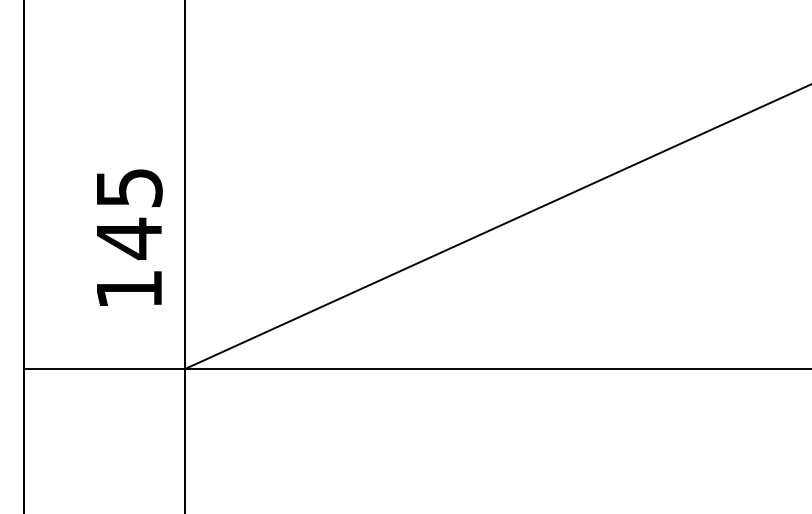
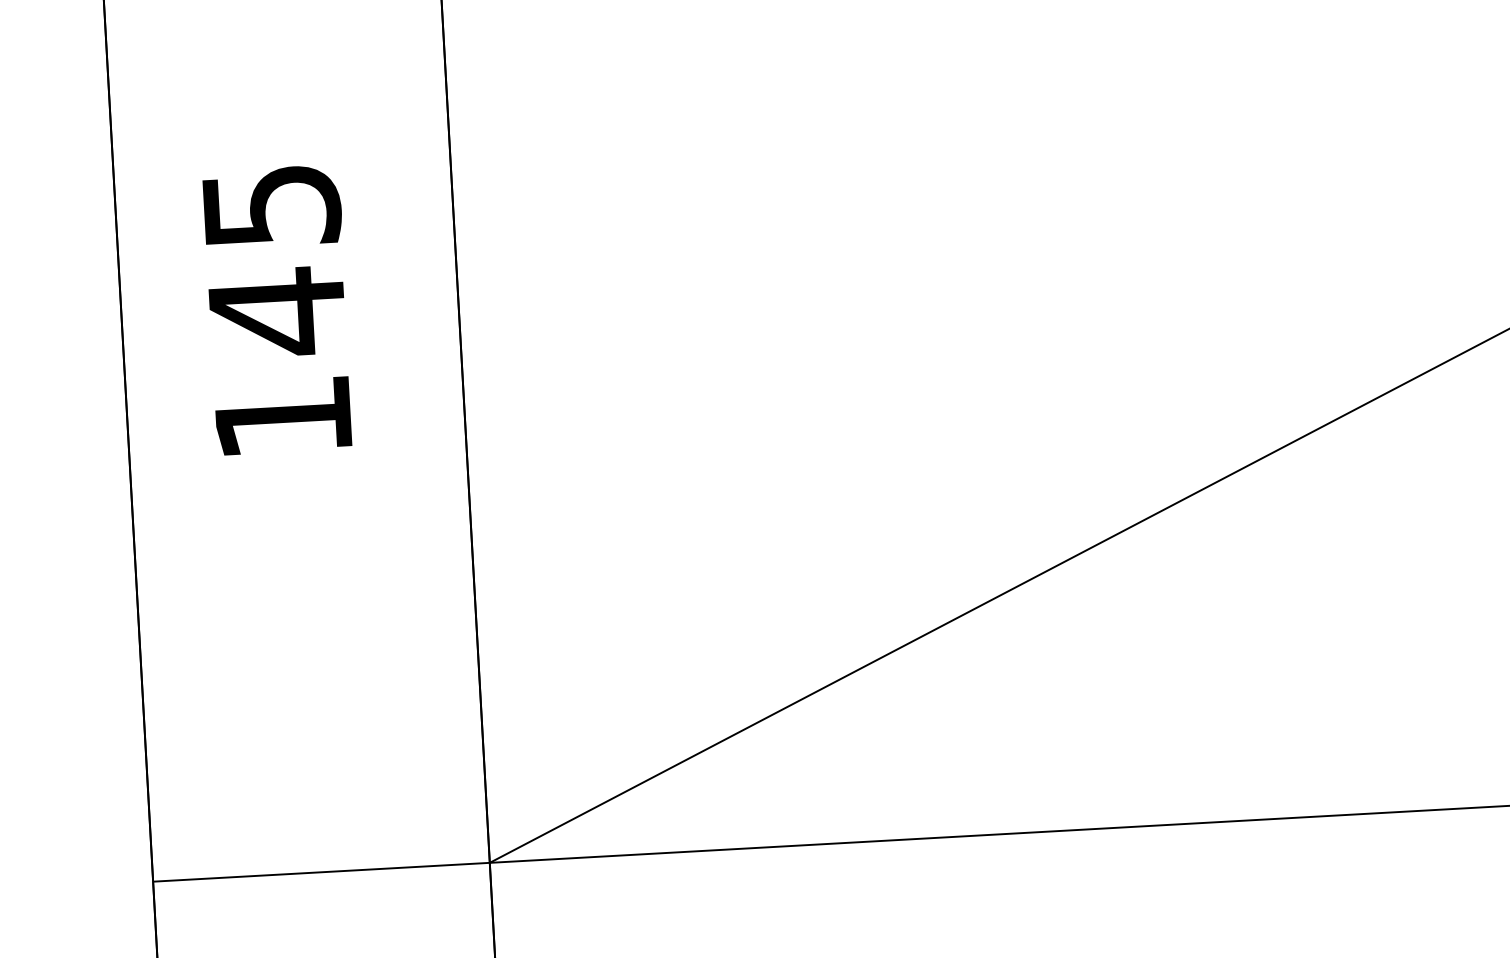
text: (129, 237) -> (277, 309), moved

